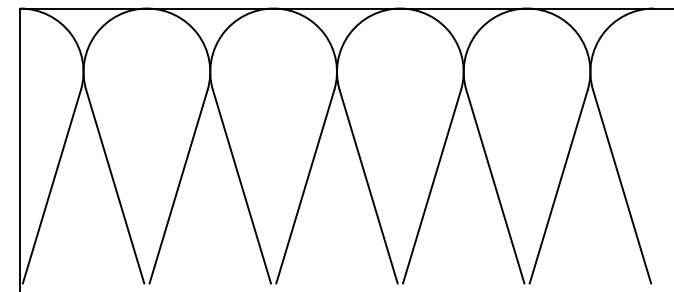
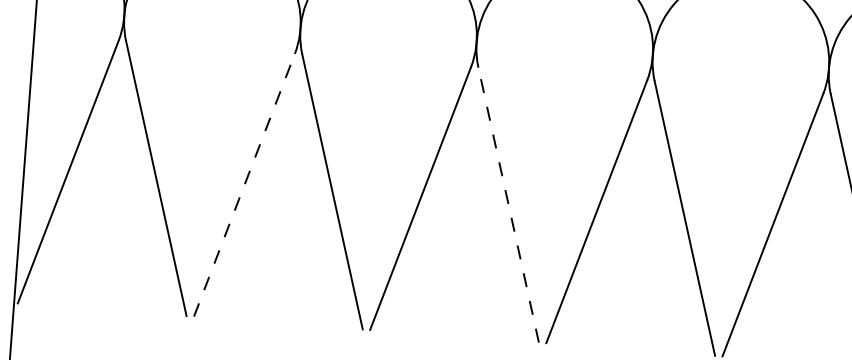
line: (178, 186) -> (244, 184), solid -> dashed
line: (368, 186) -> (508, 204), solid -> dashed

